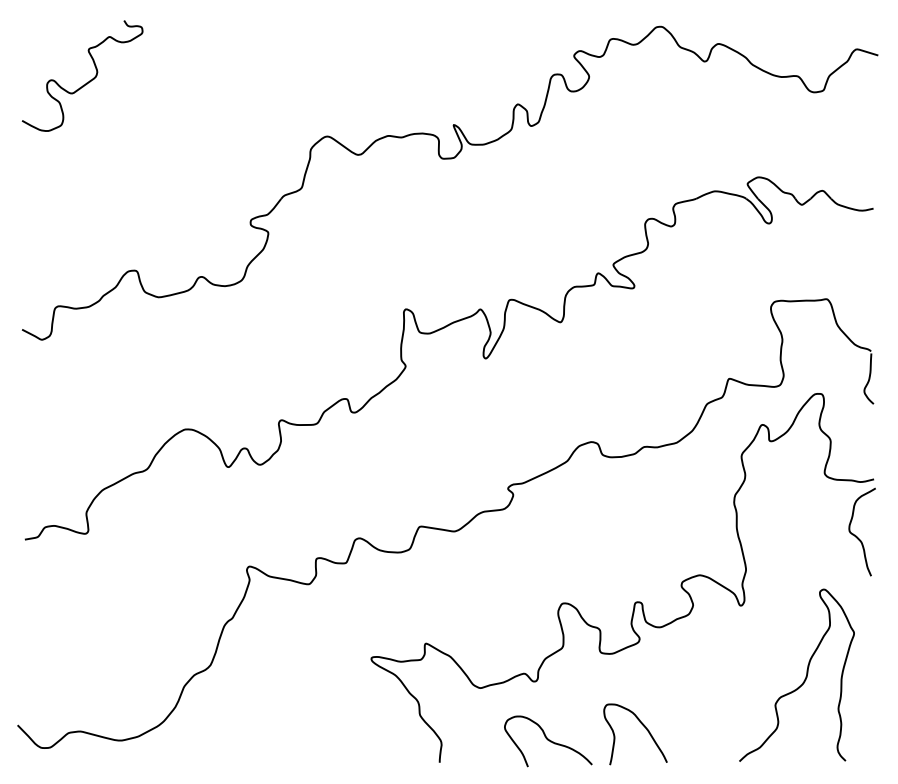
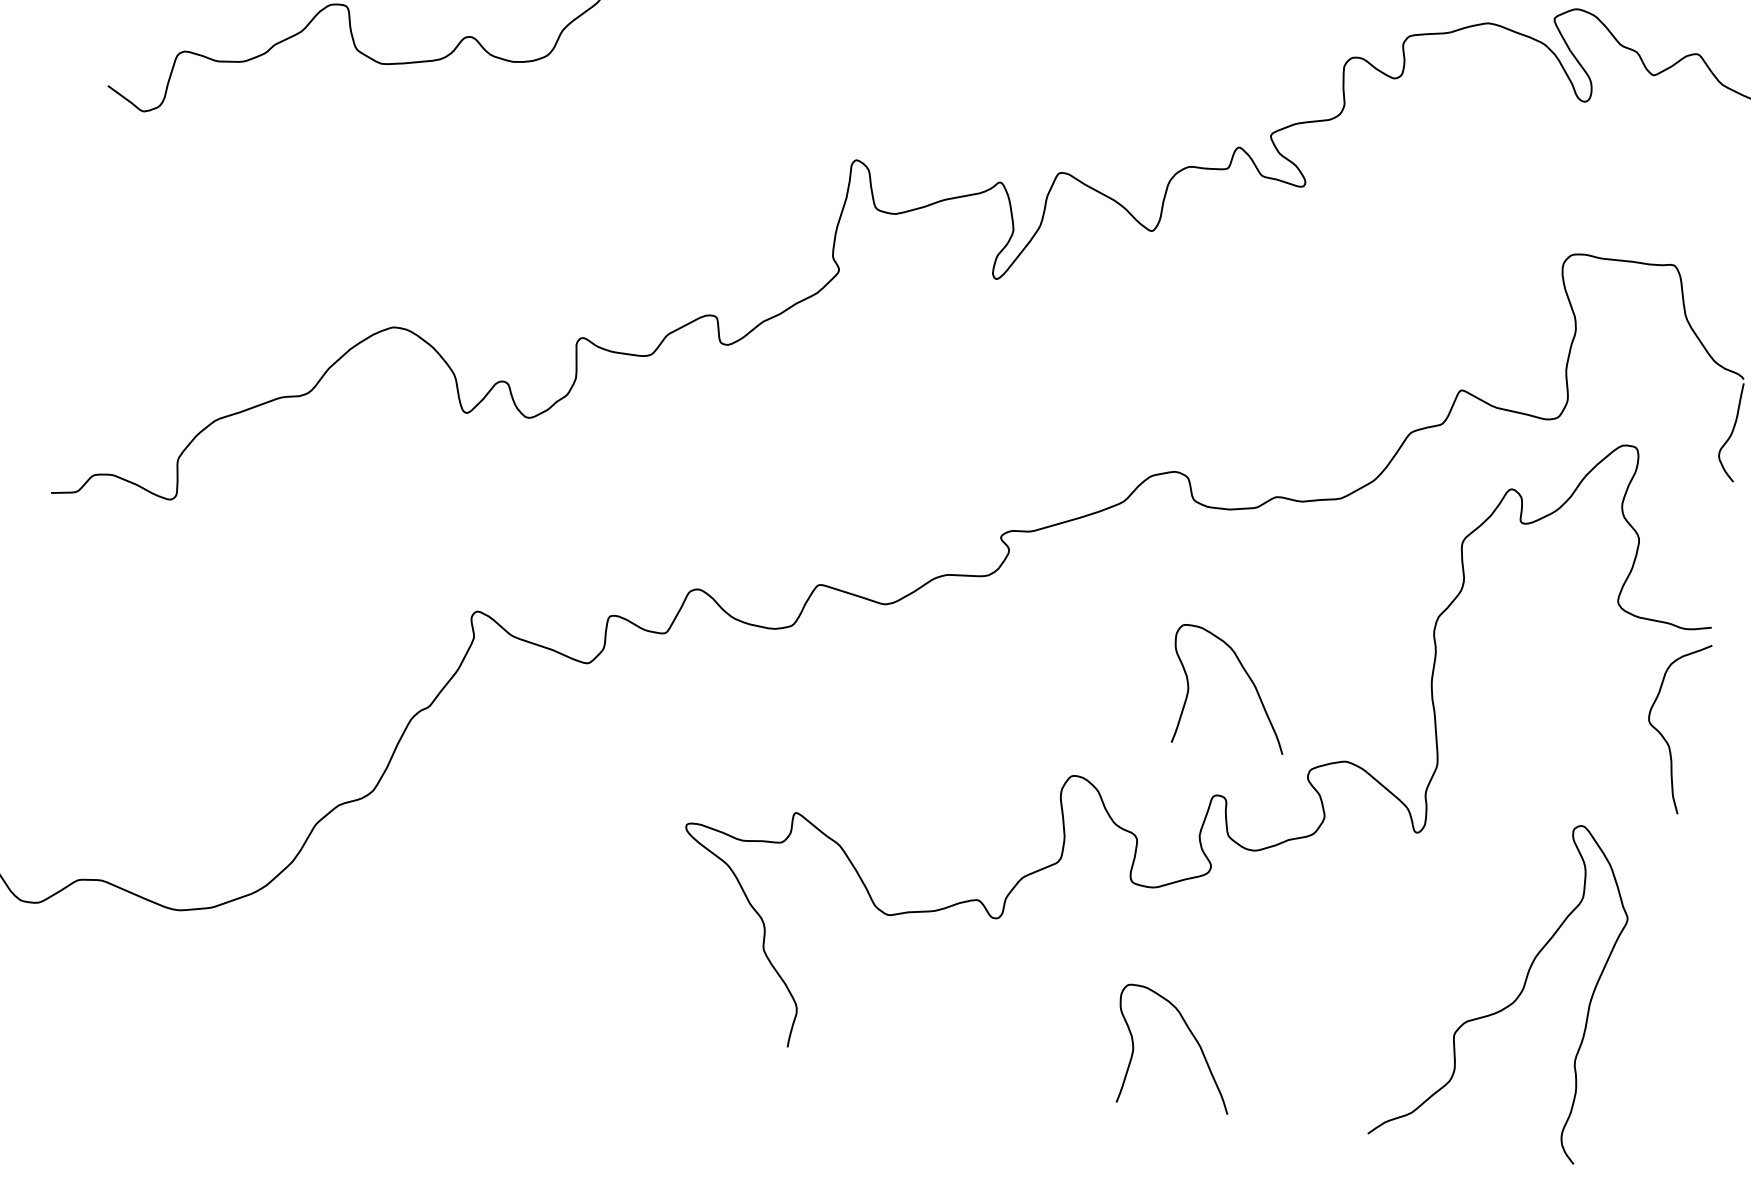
curve: (643, 540) -> (1247, 677), added
curve: (548, 740) -> (1004, 1036), removed

